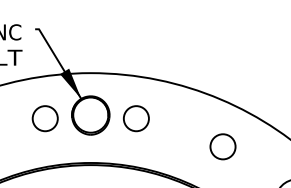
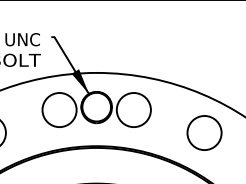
circle: (45, 119) -> (59, 110), size x1.67
circle: (135, 119) -> (133, 110), size x1.67
circle: (222, 146) -> (204, 132), size x1.67

